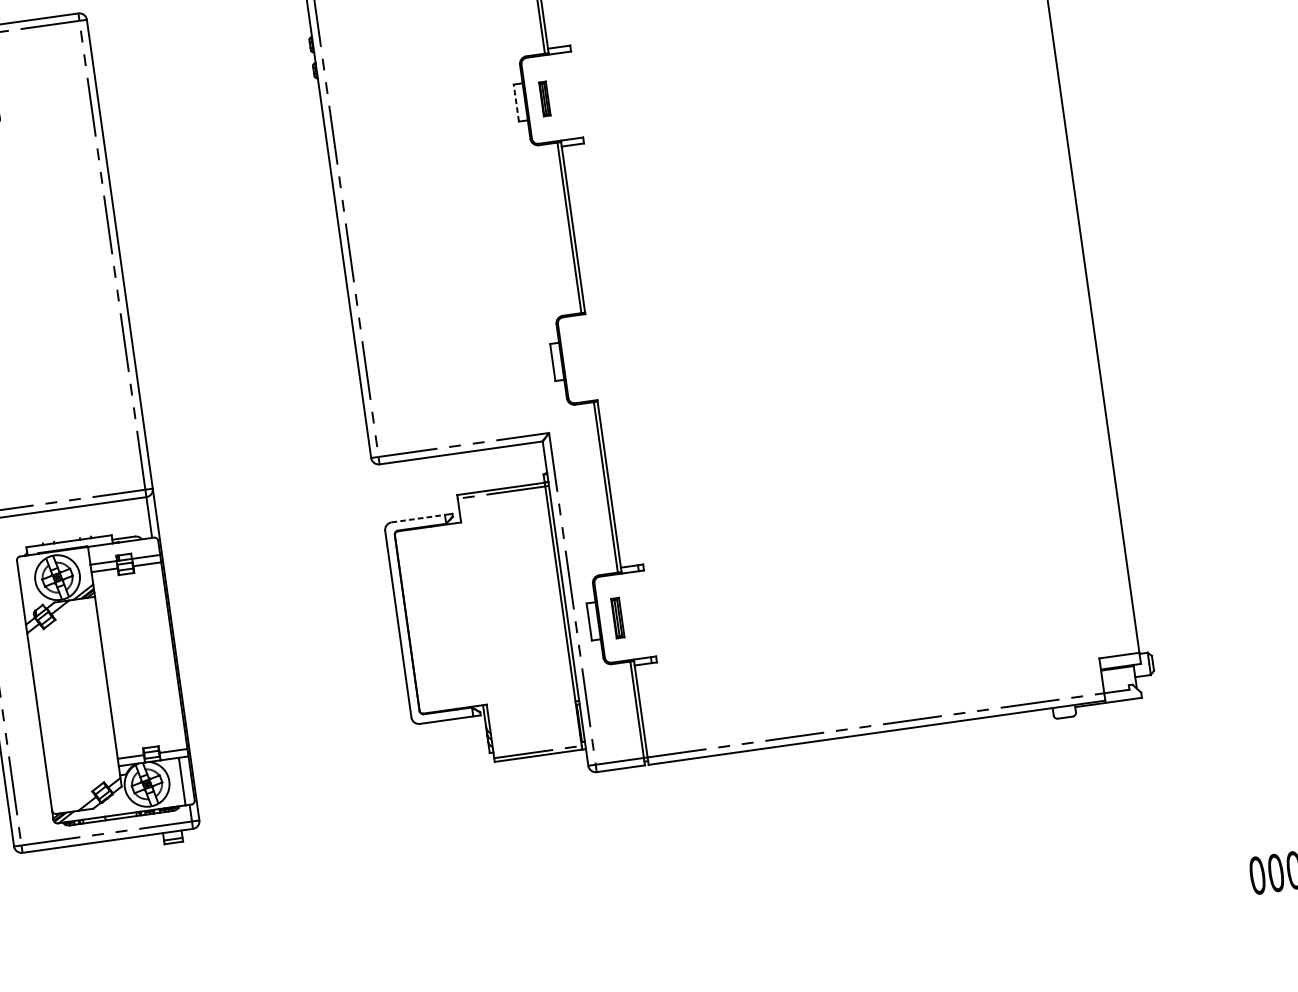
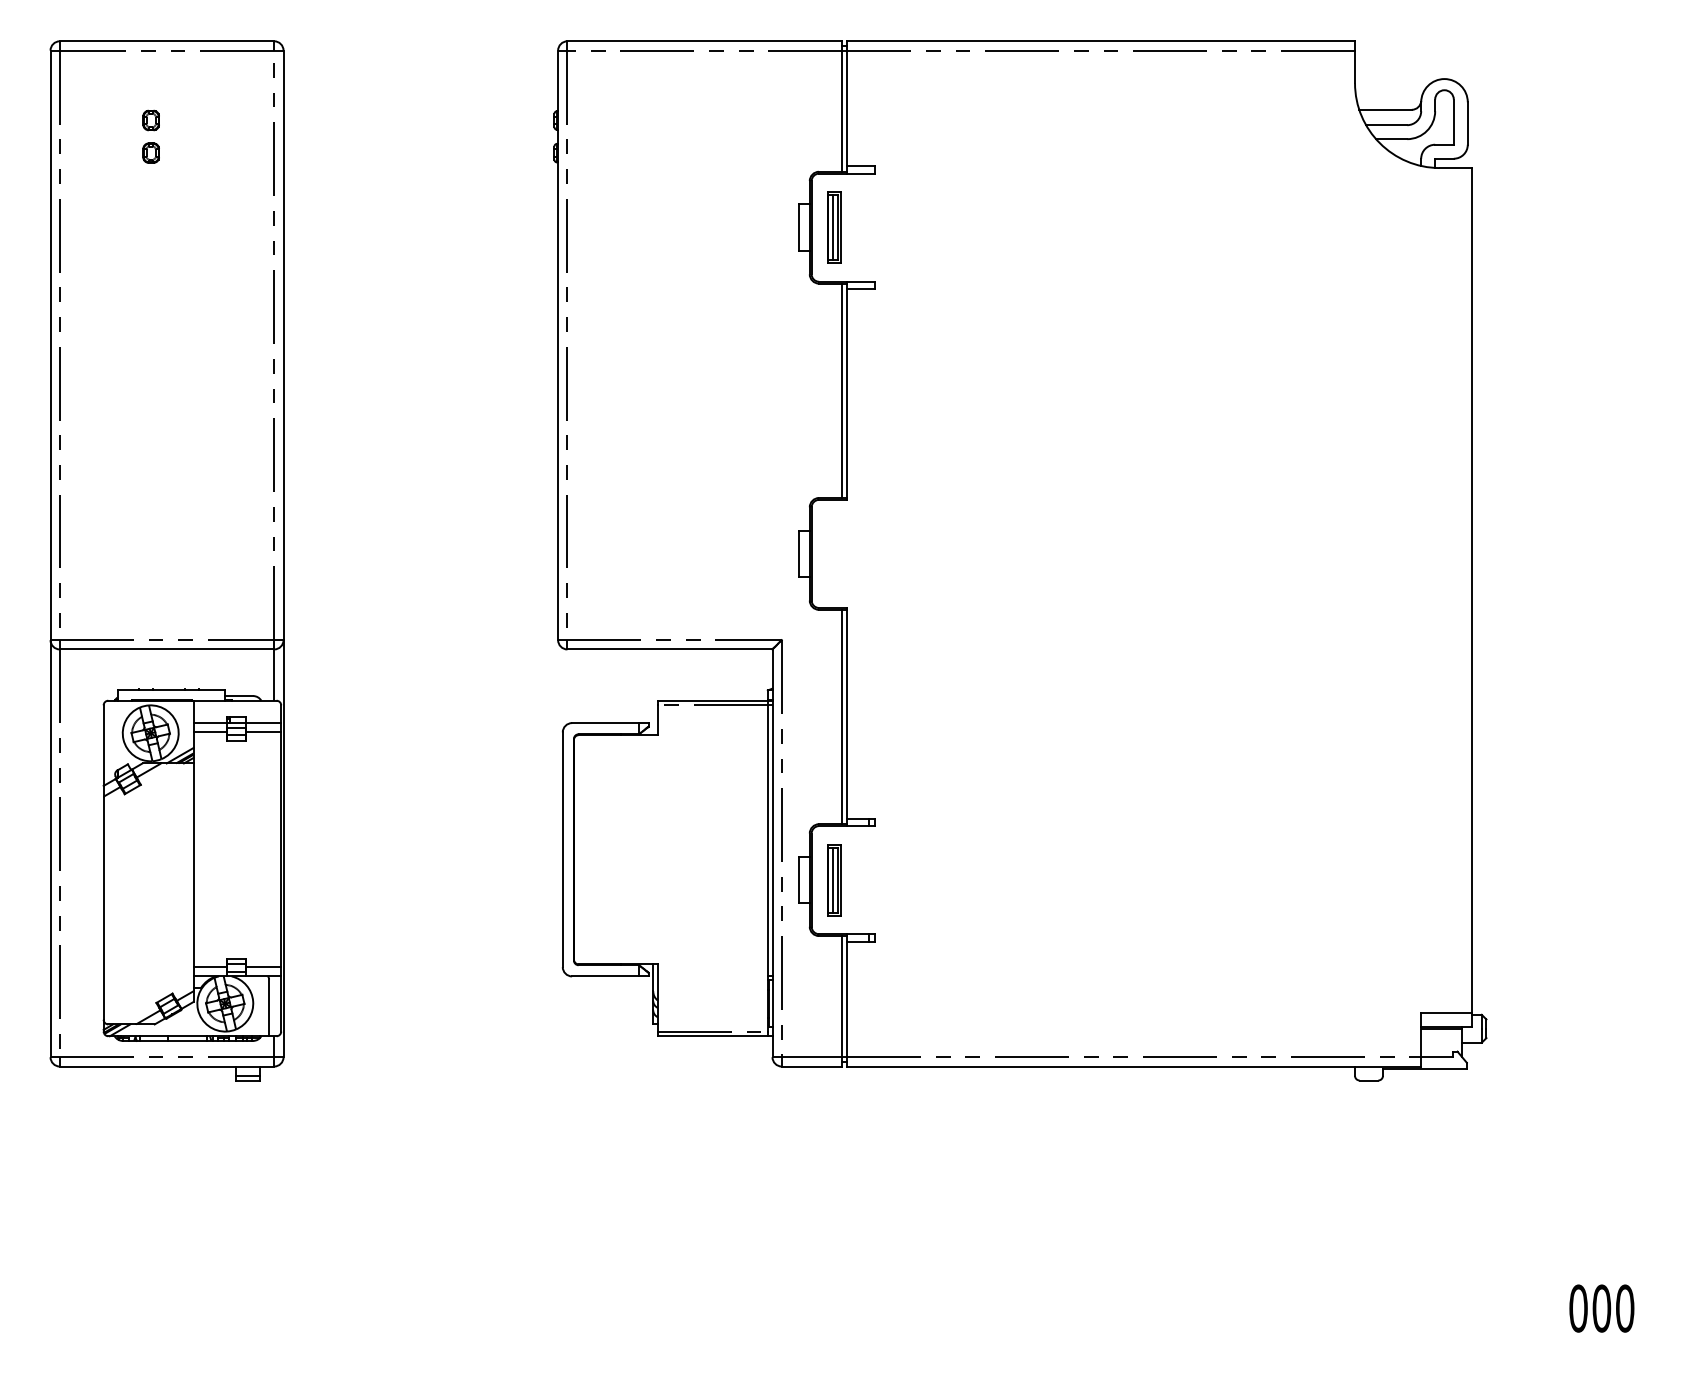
part: (544, 98) -> (834, 227), size x1.67
line: (516, 102) -> (798, 227), dashed -> solid
line: (418, 519) -> (605, 723), dashed -> solid
part: (617, 618) -> (834, 880), size x1.43

